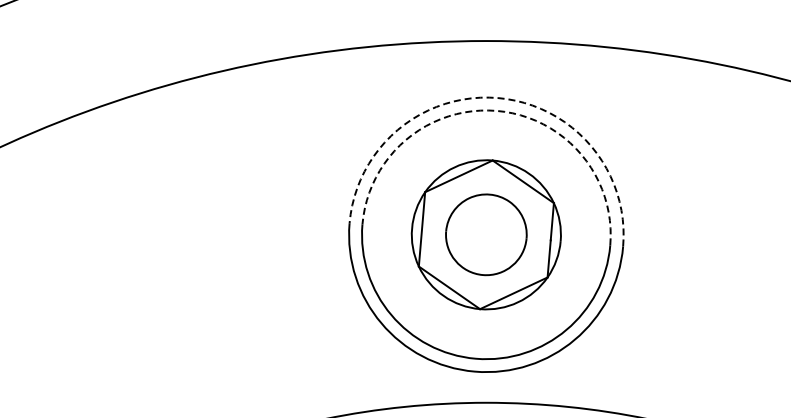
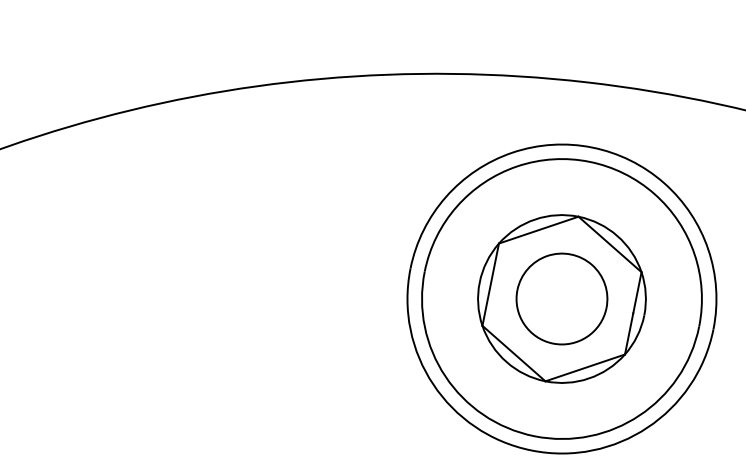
arc: (497, 98) -> (591, 147), dashed -> solid
arc: (496, 110) -> (589, 161), dashed -> solid

